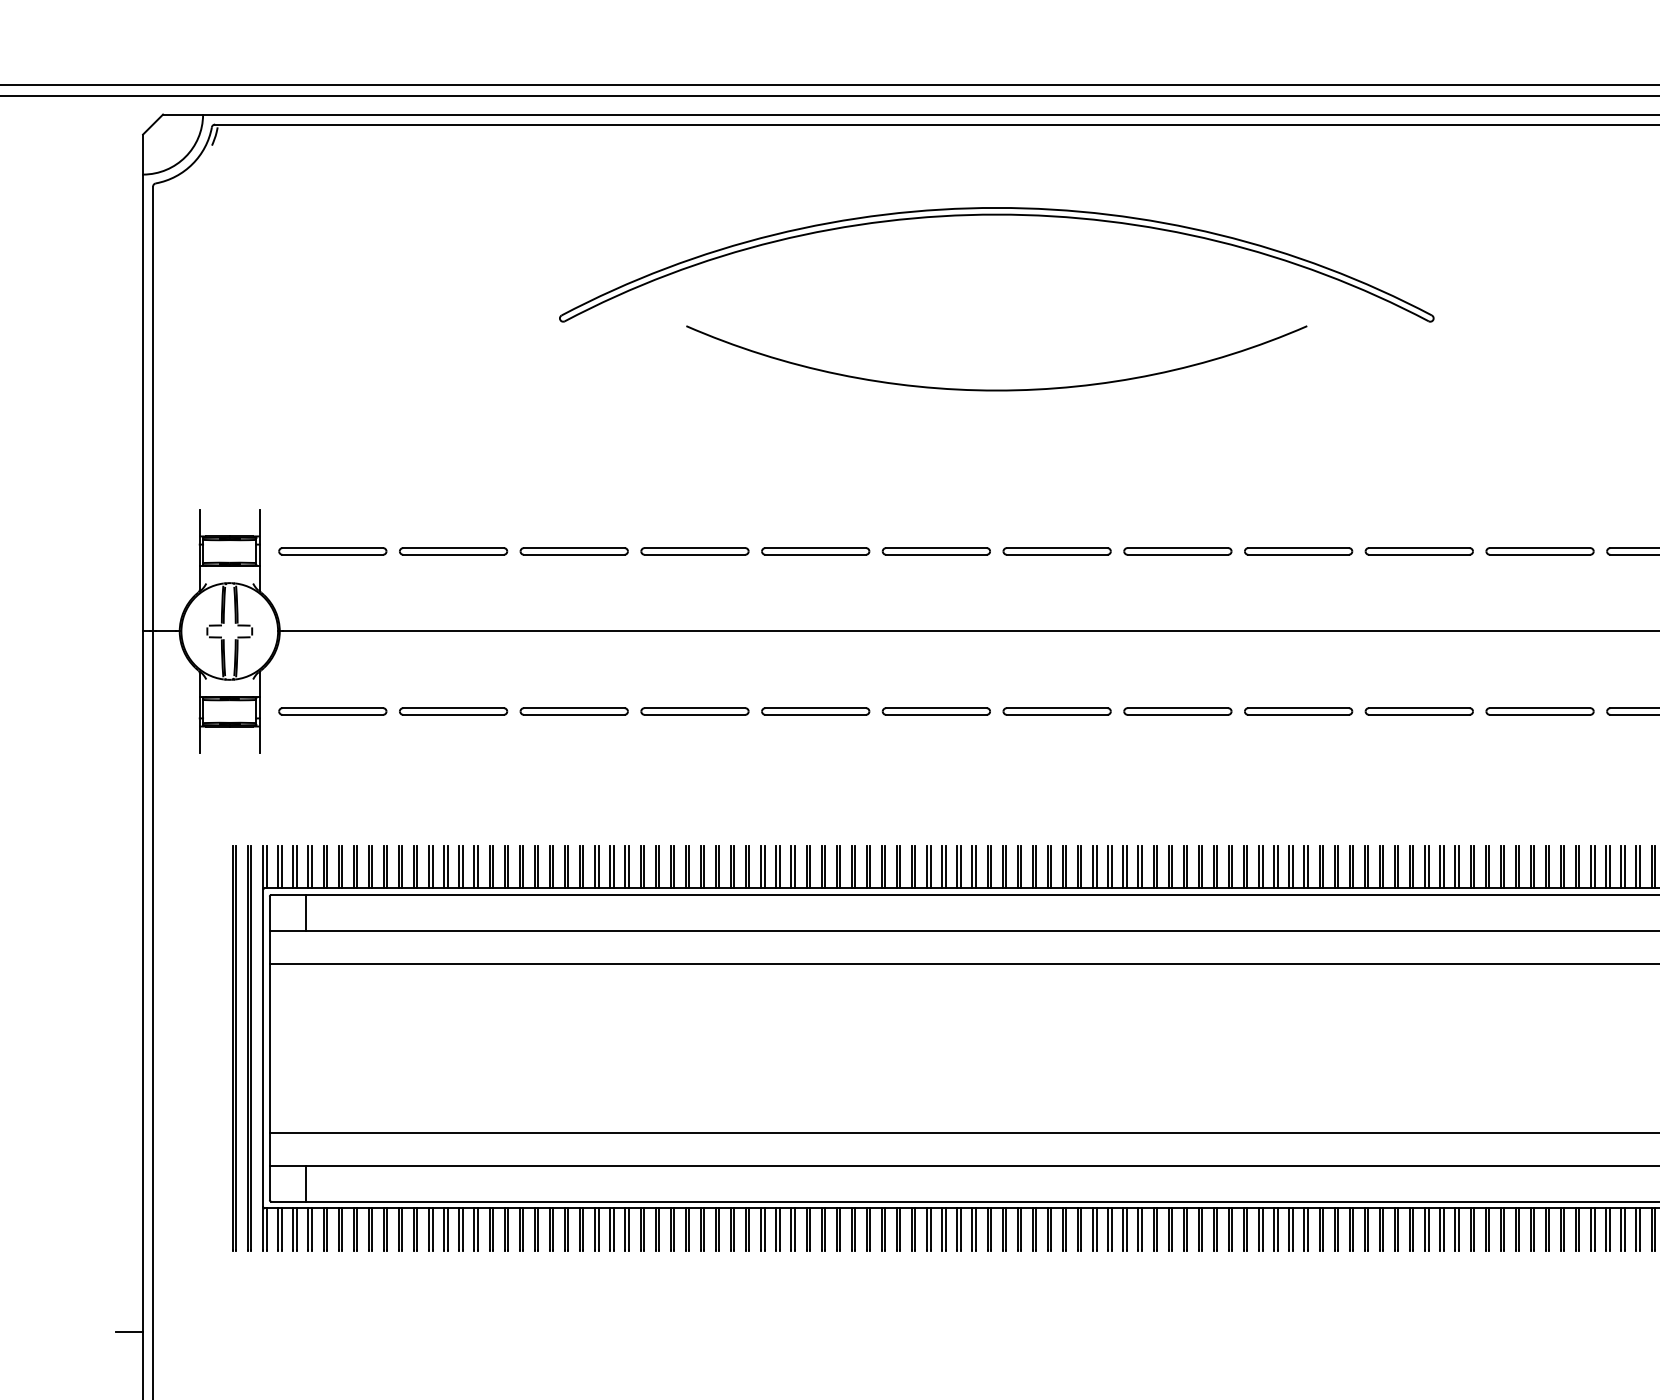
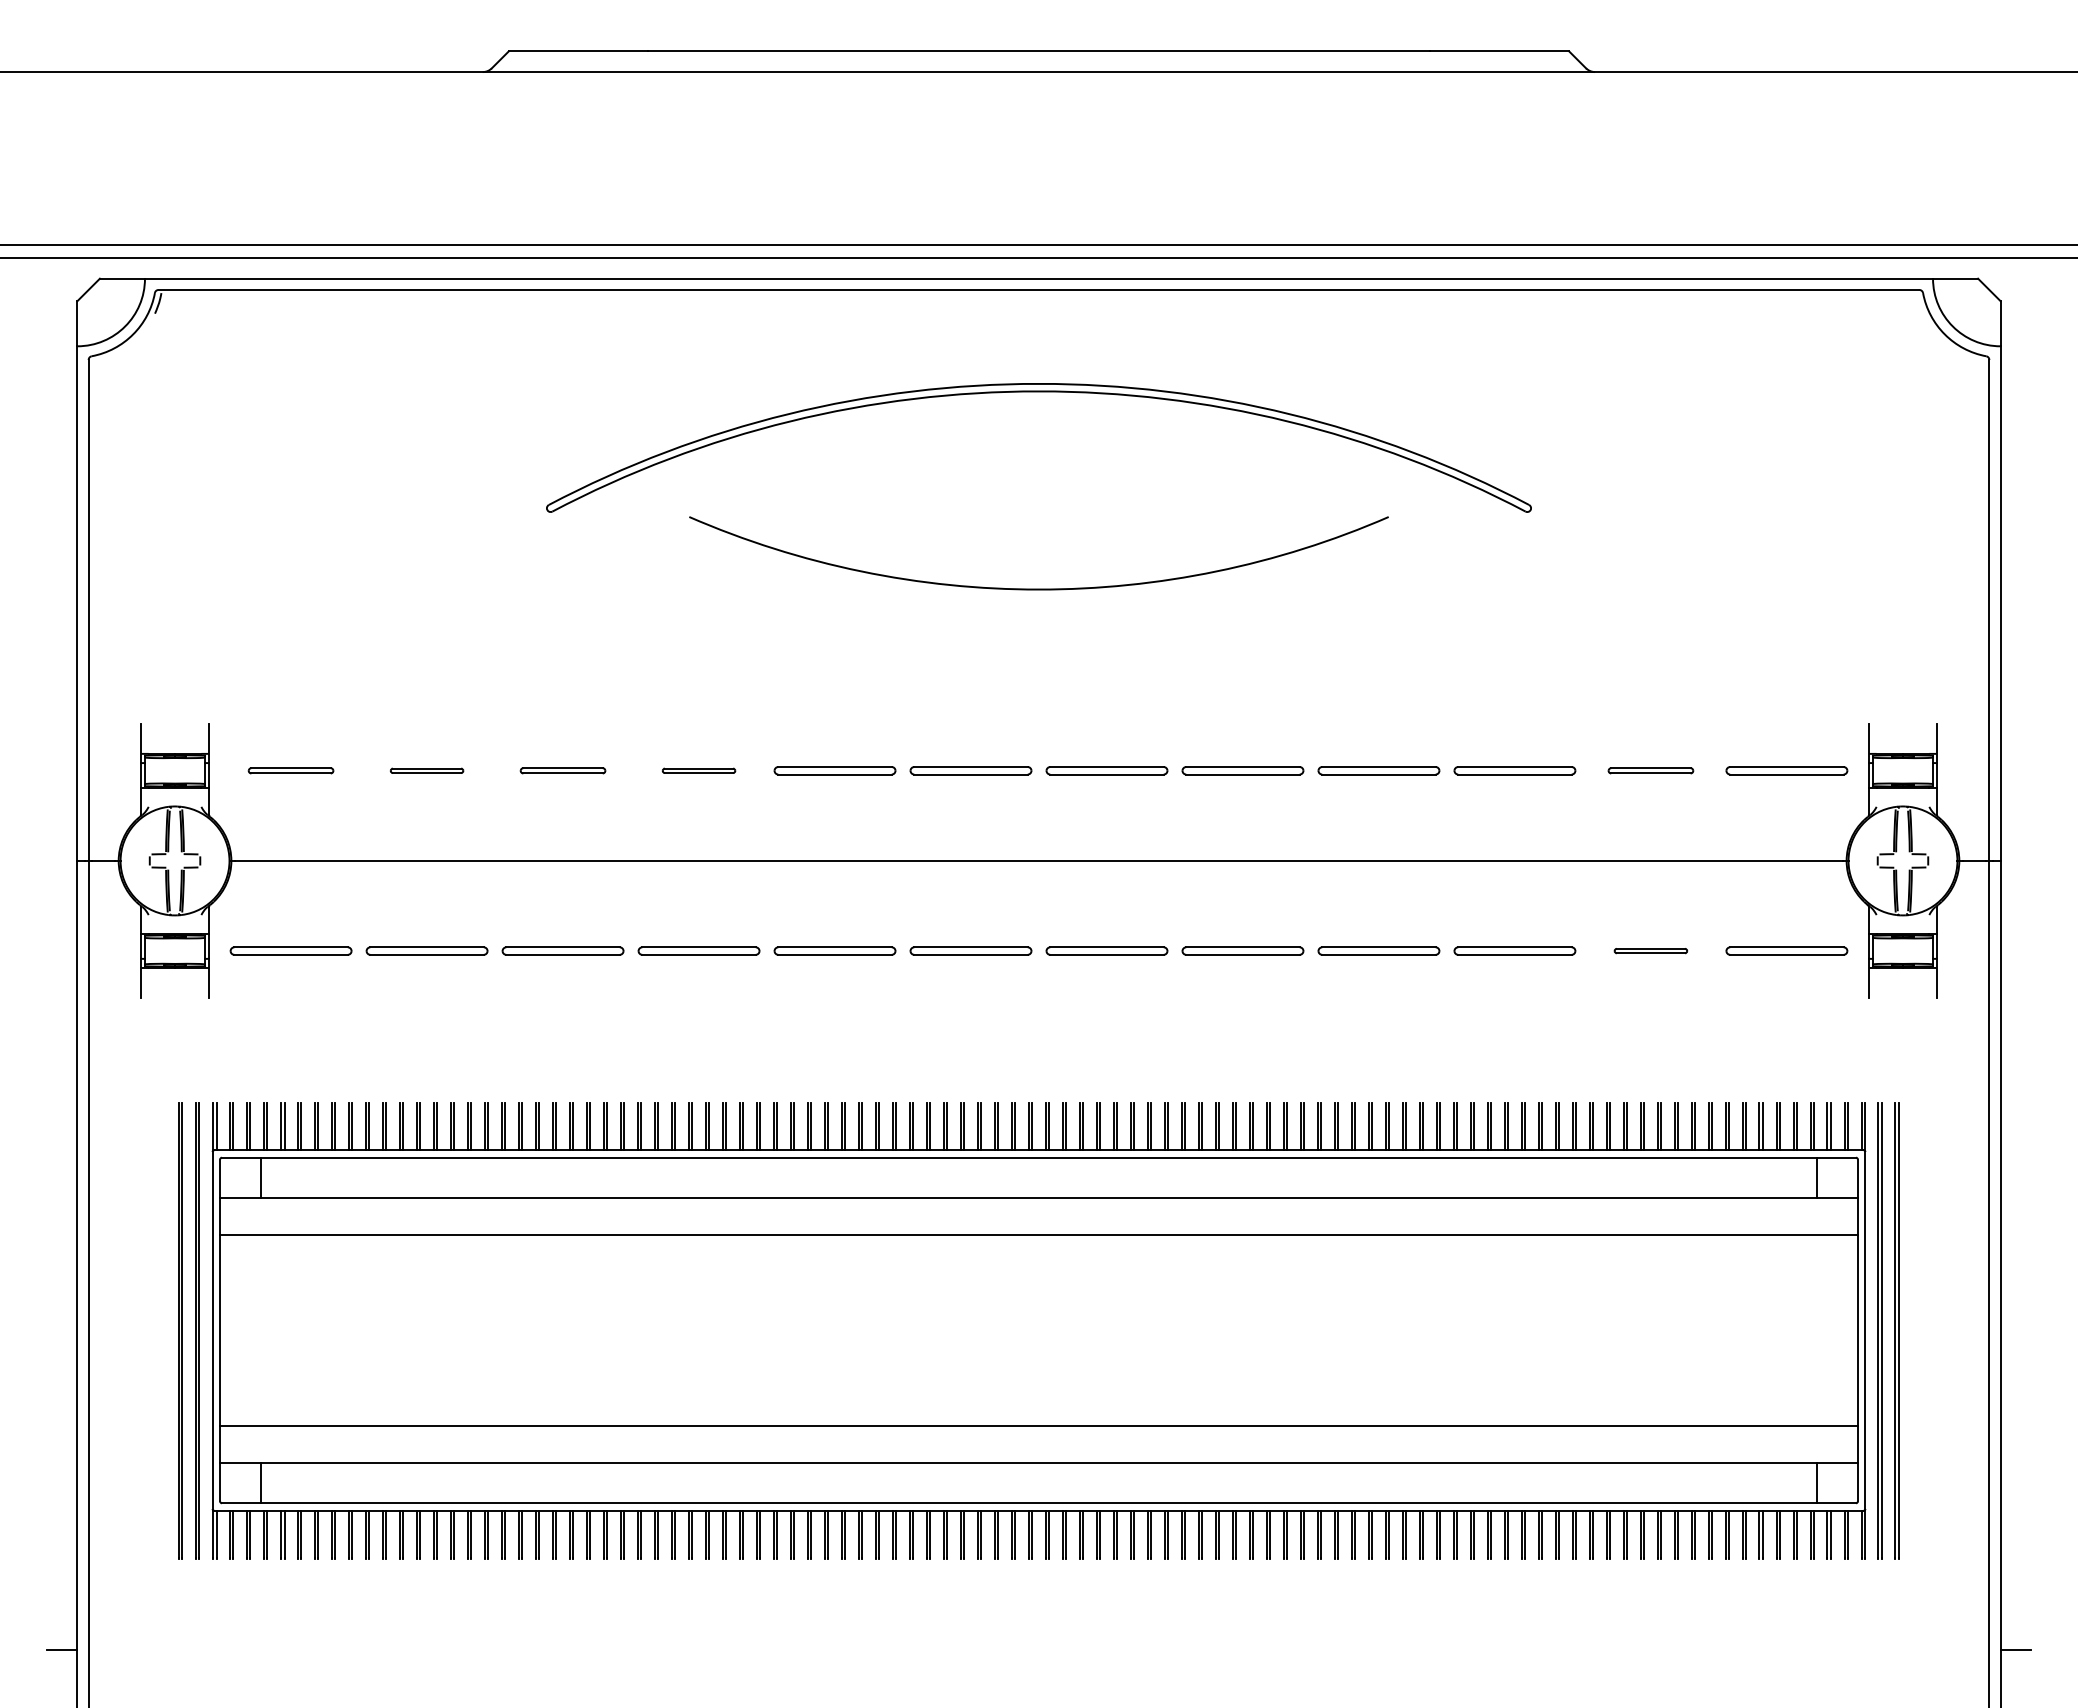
part: (332, 551) -> (290, 770), size x0.7
part: (453, 551) -> (426, 770), size x0.6
part: (573, 551) -> (562, 770), size x0.7
part: (694, 551) -> (698, 770), size x0.6
part: (1539, 551) -> (1650, 770), size x0.7
part: (1539, 710) -> (1650, 950), size x0.6

